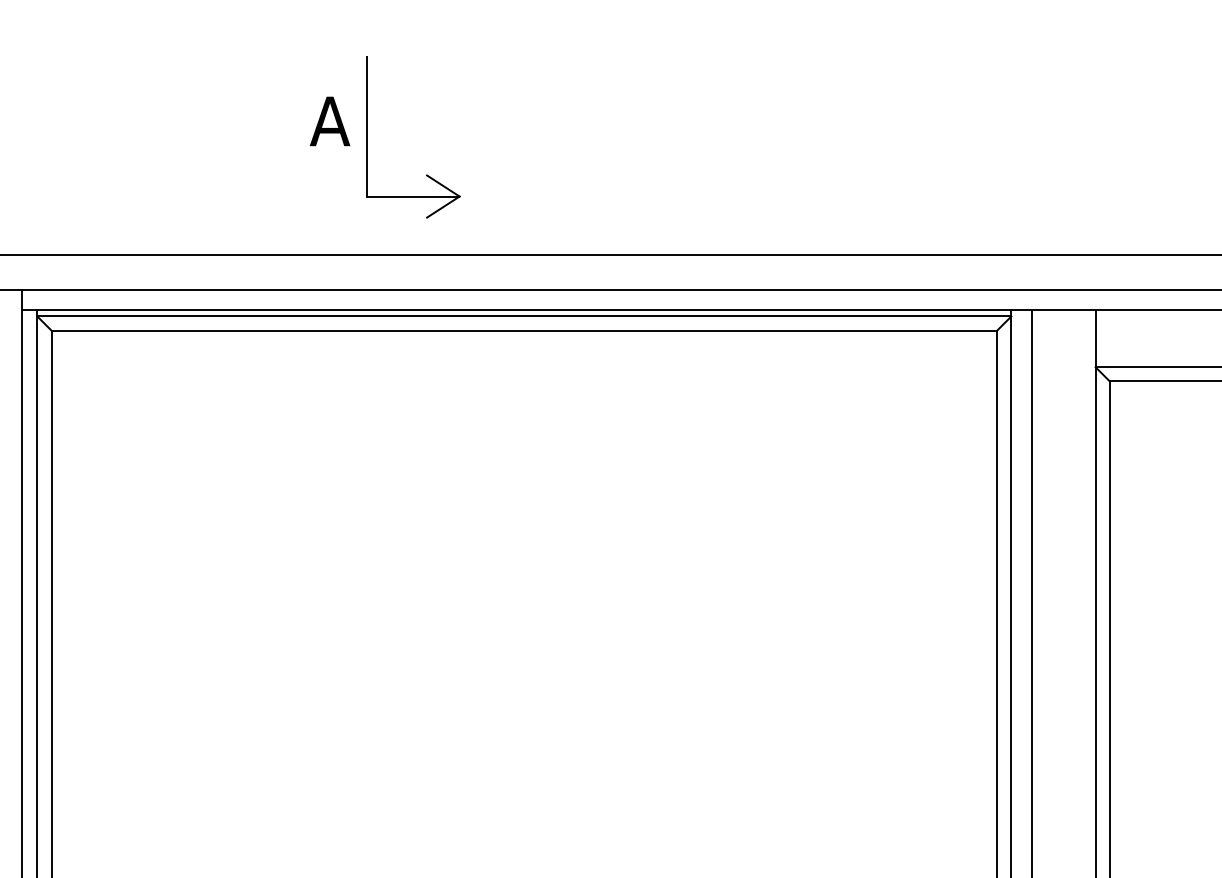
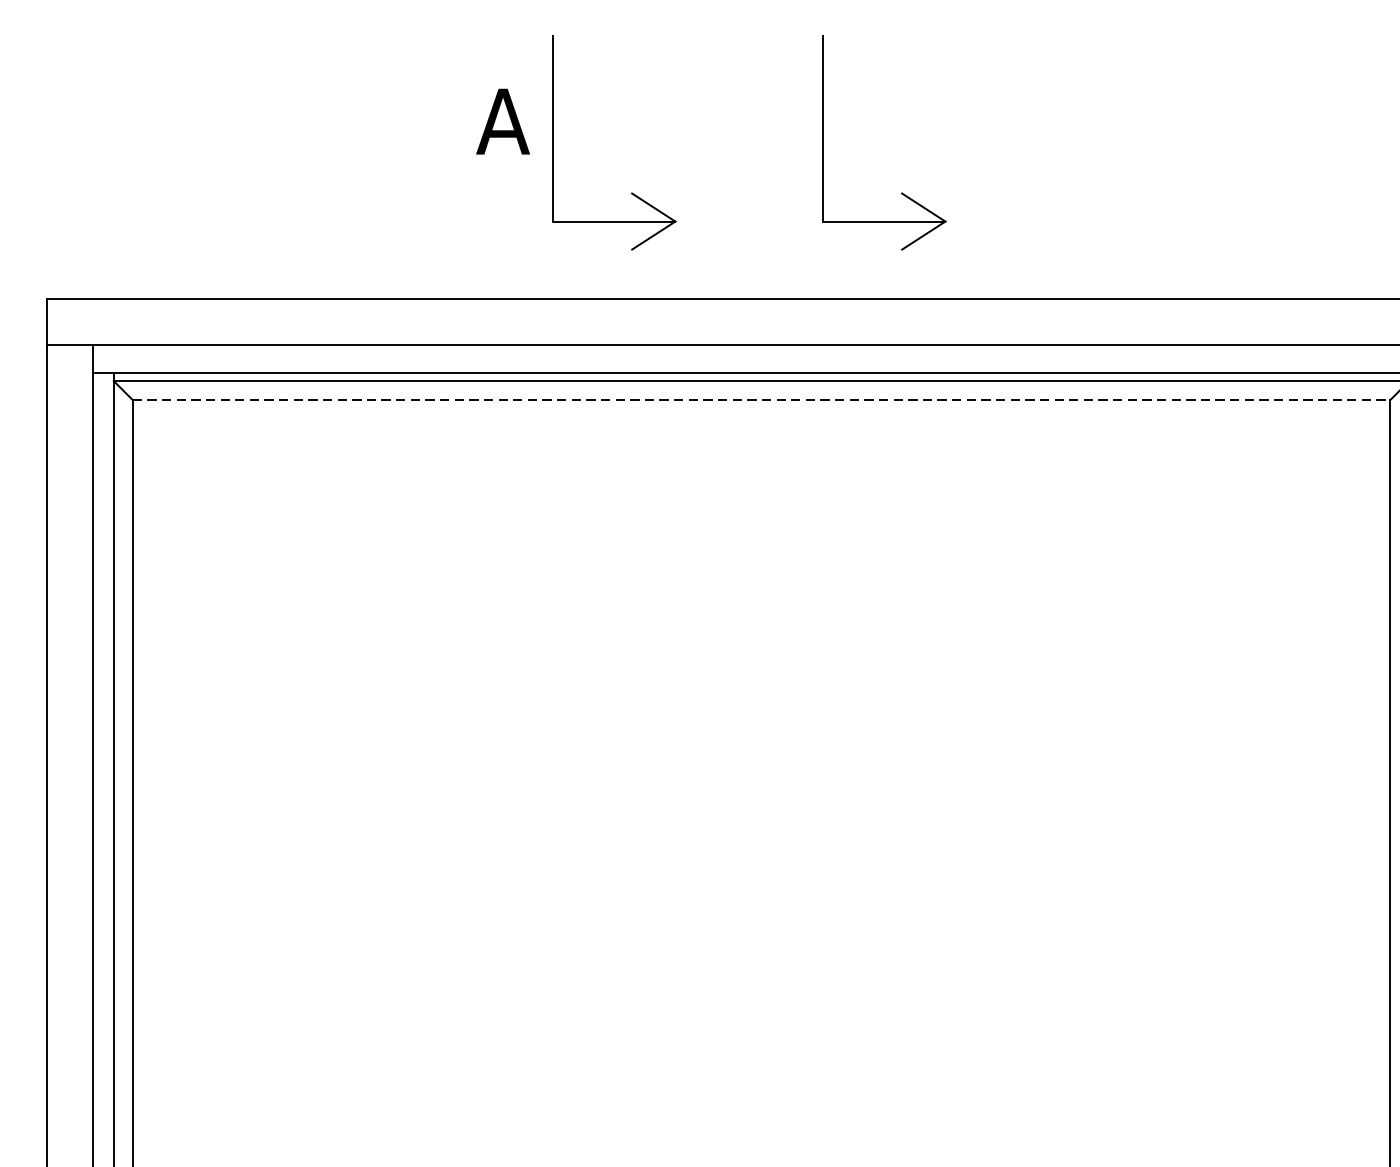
part: (629, 174) -> (901, 192), added
line: (524, 330) -> (761, 399), solid -> dashed

